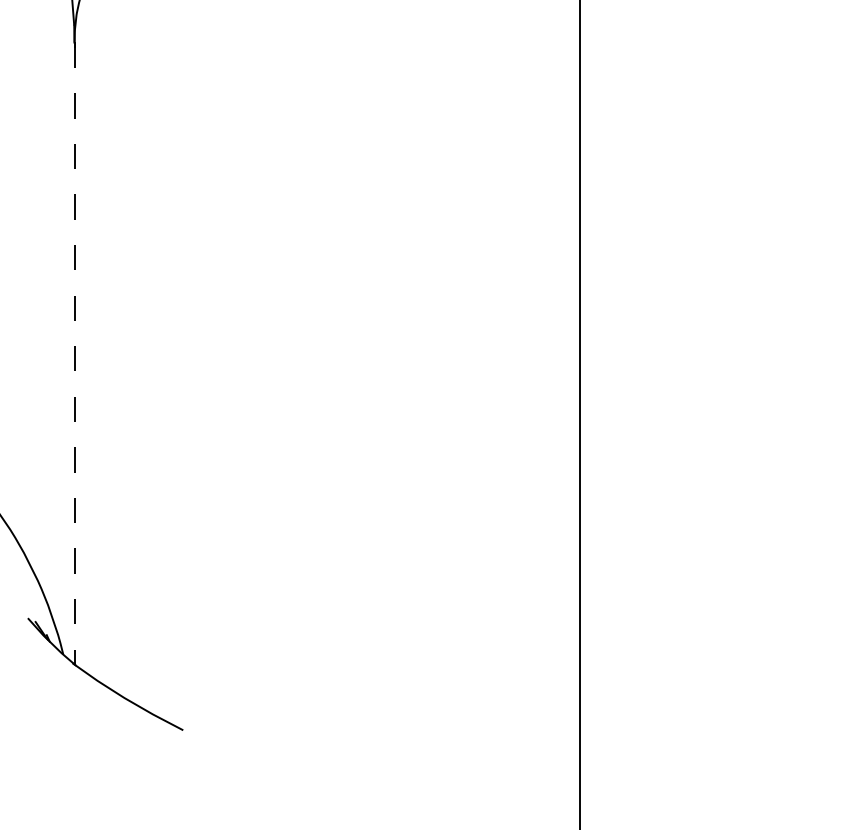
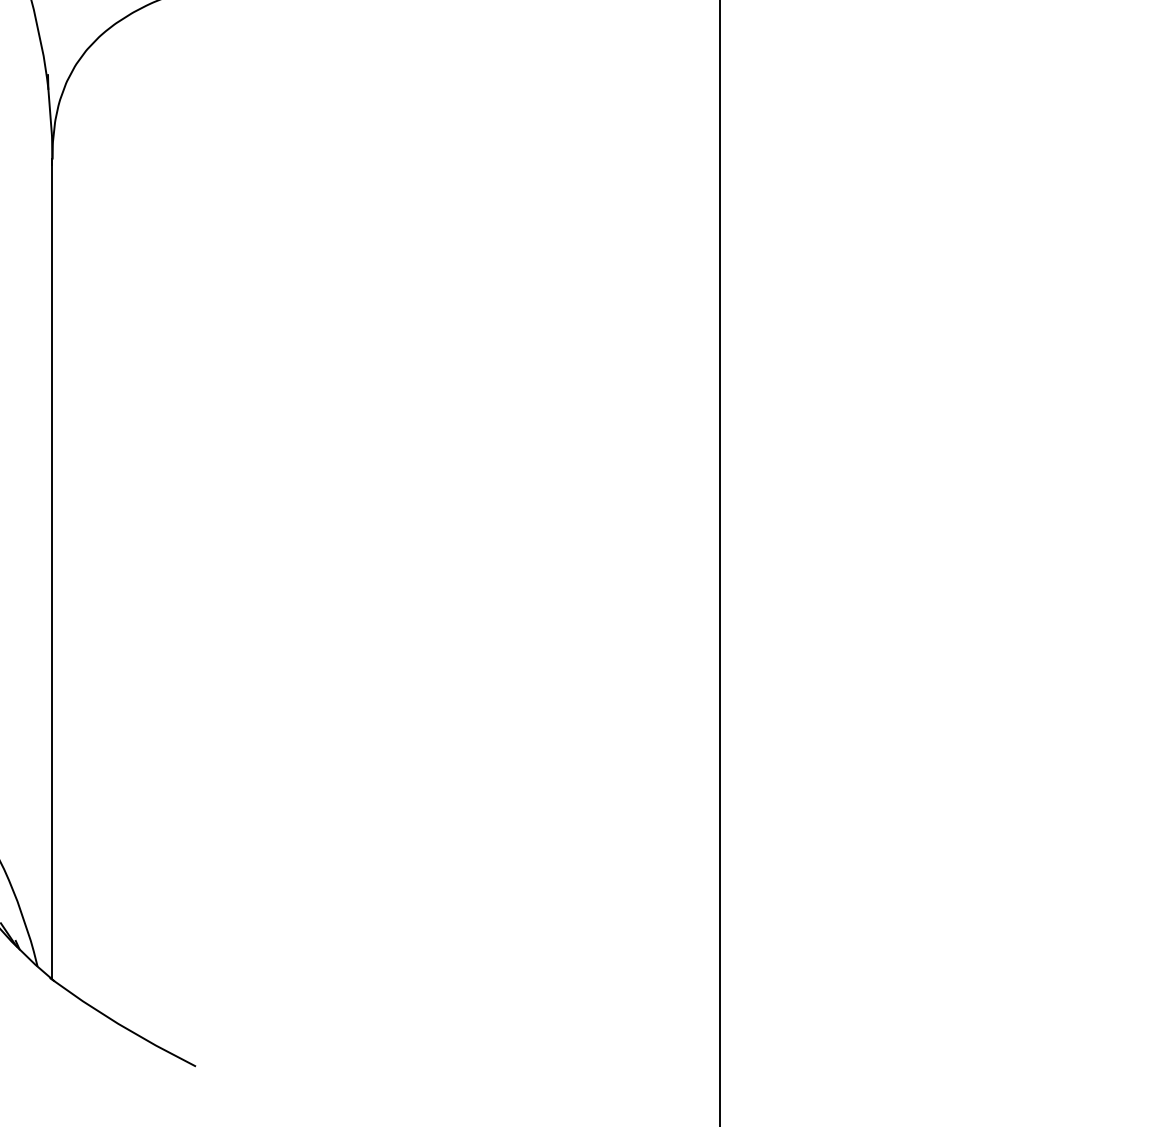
line: (74, 353) -> (52, 569), dashed -> solid

